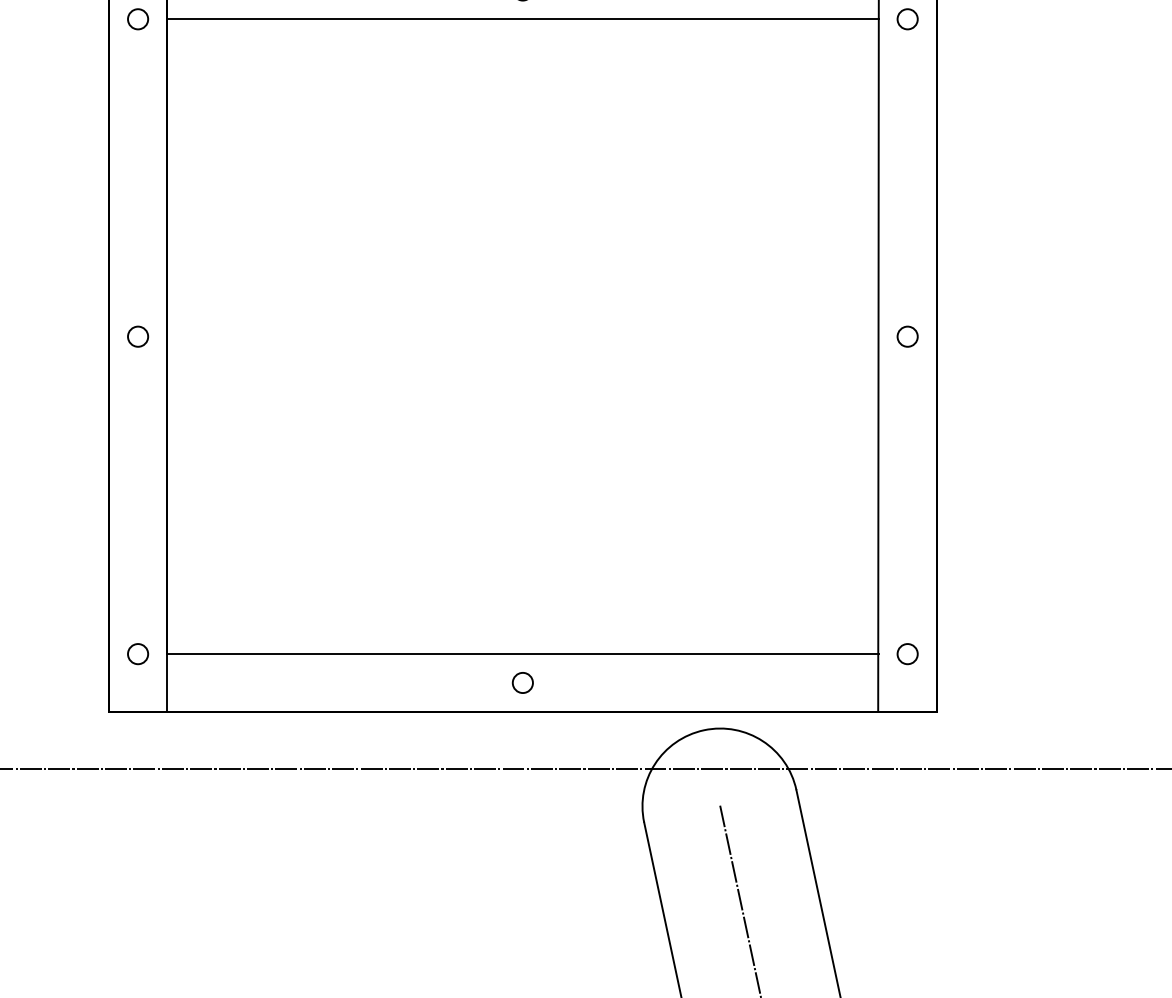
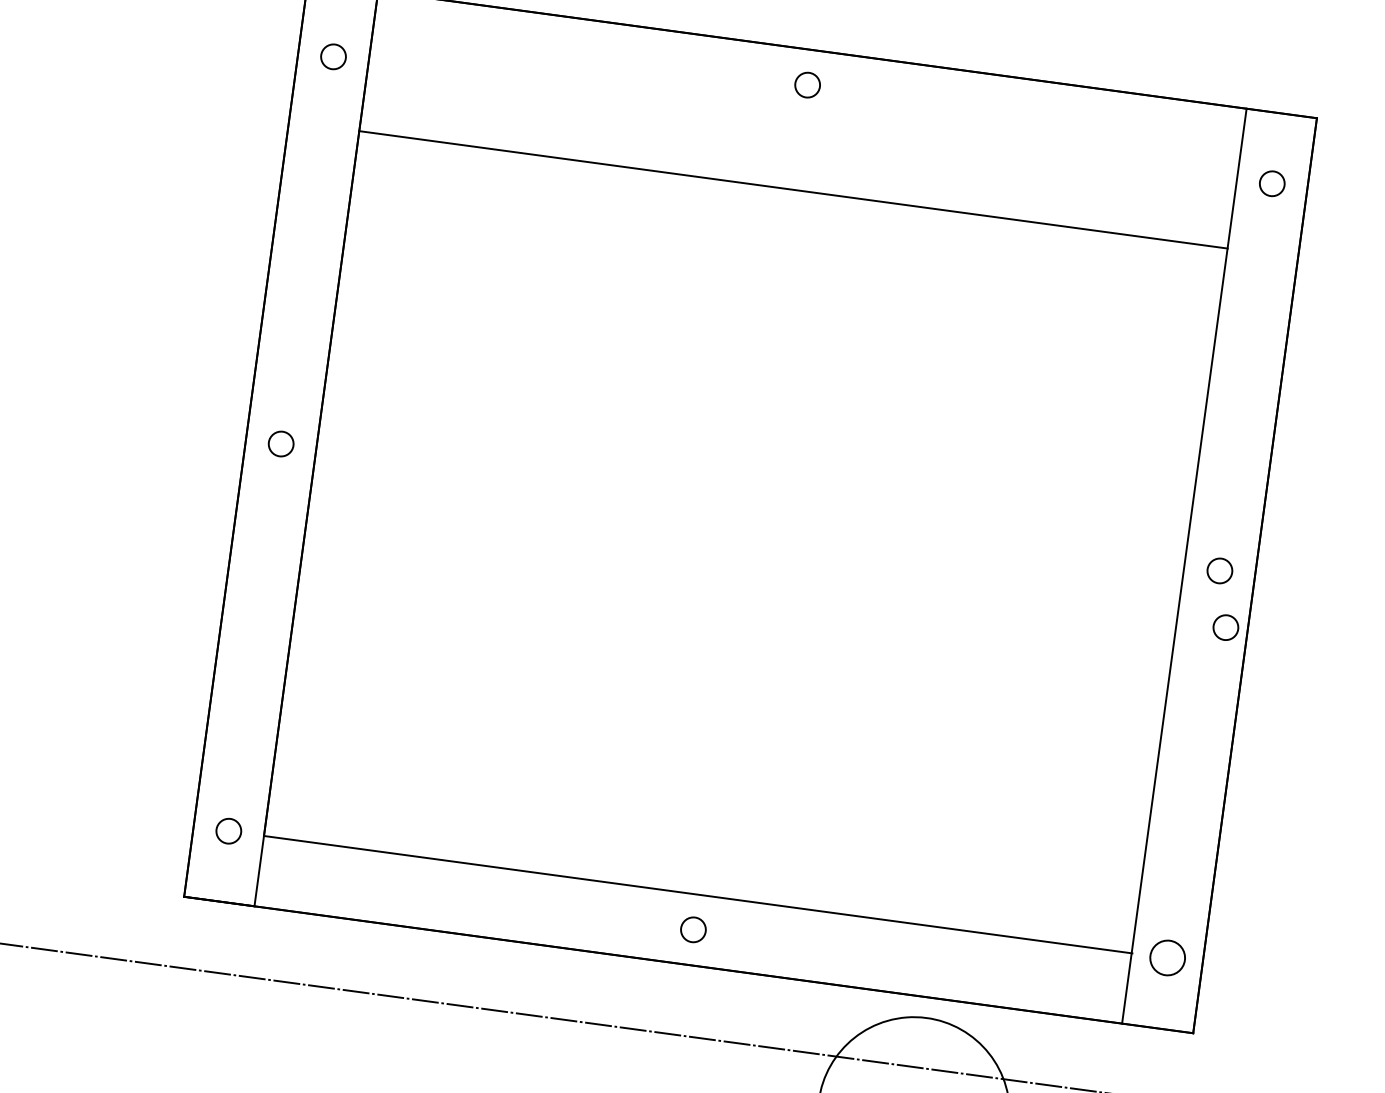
line: (522, 19) -> (793, 190), moved
circle: (918, 381) -> (1225, 627), added
circle: (907, 654) -> (1167, 958), size x1.4

